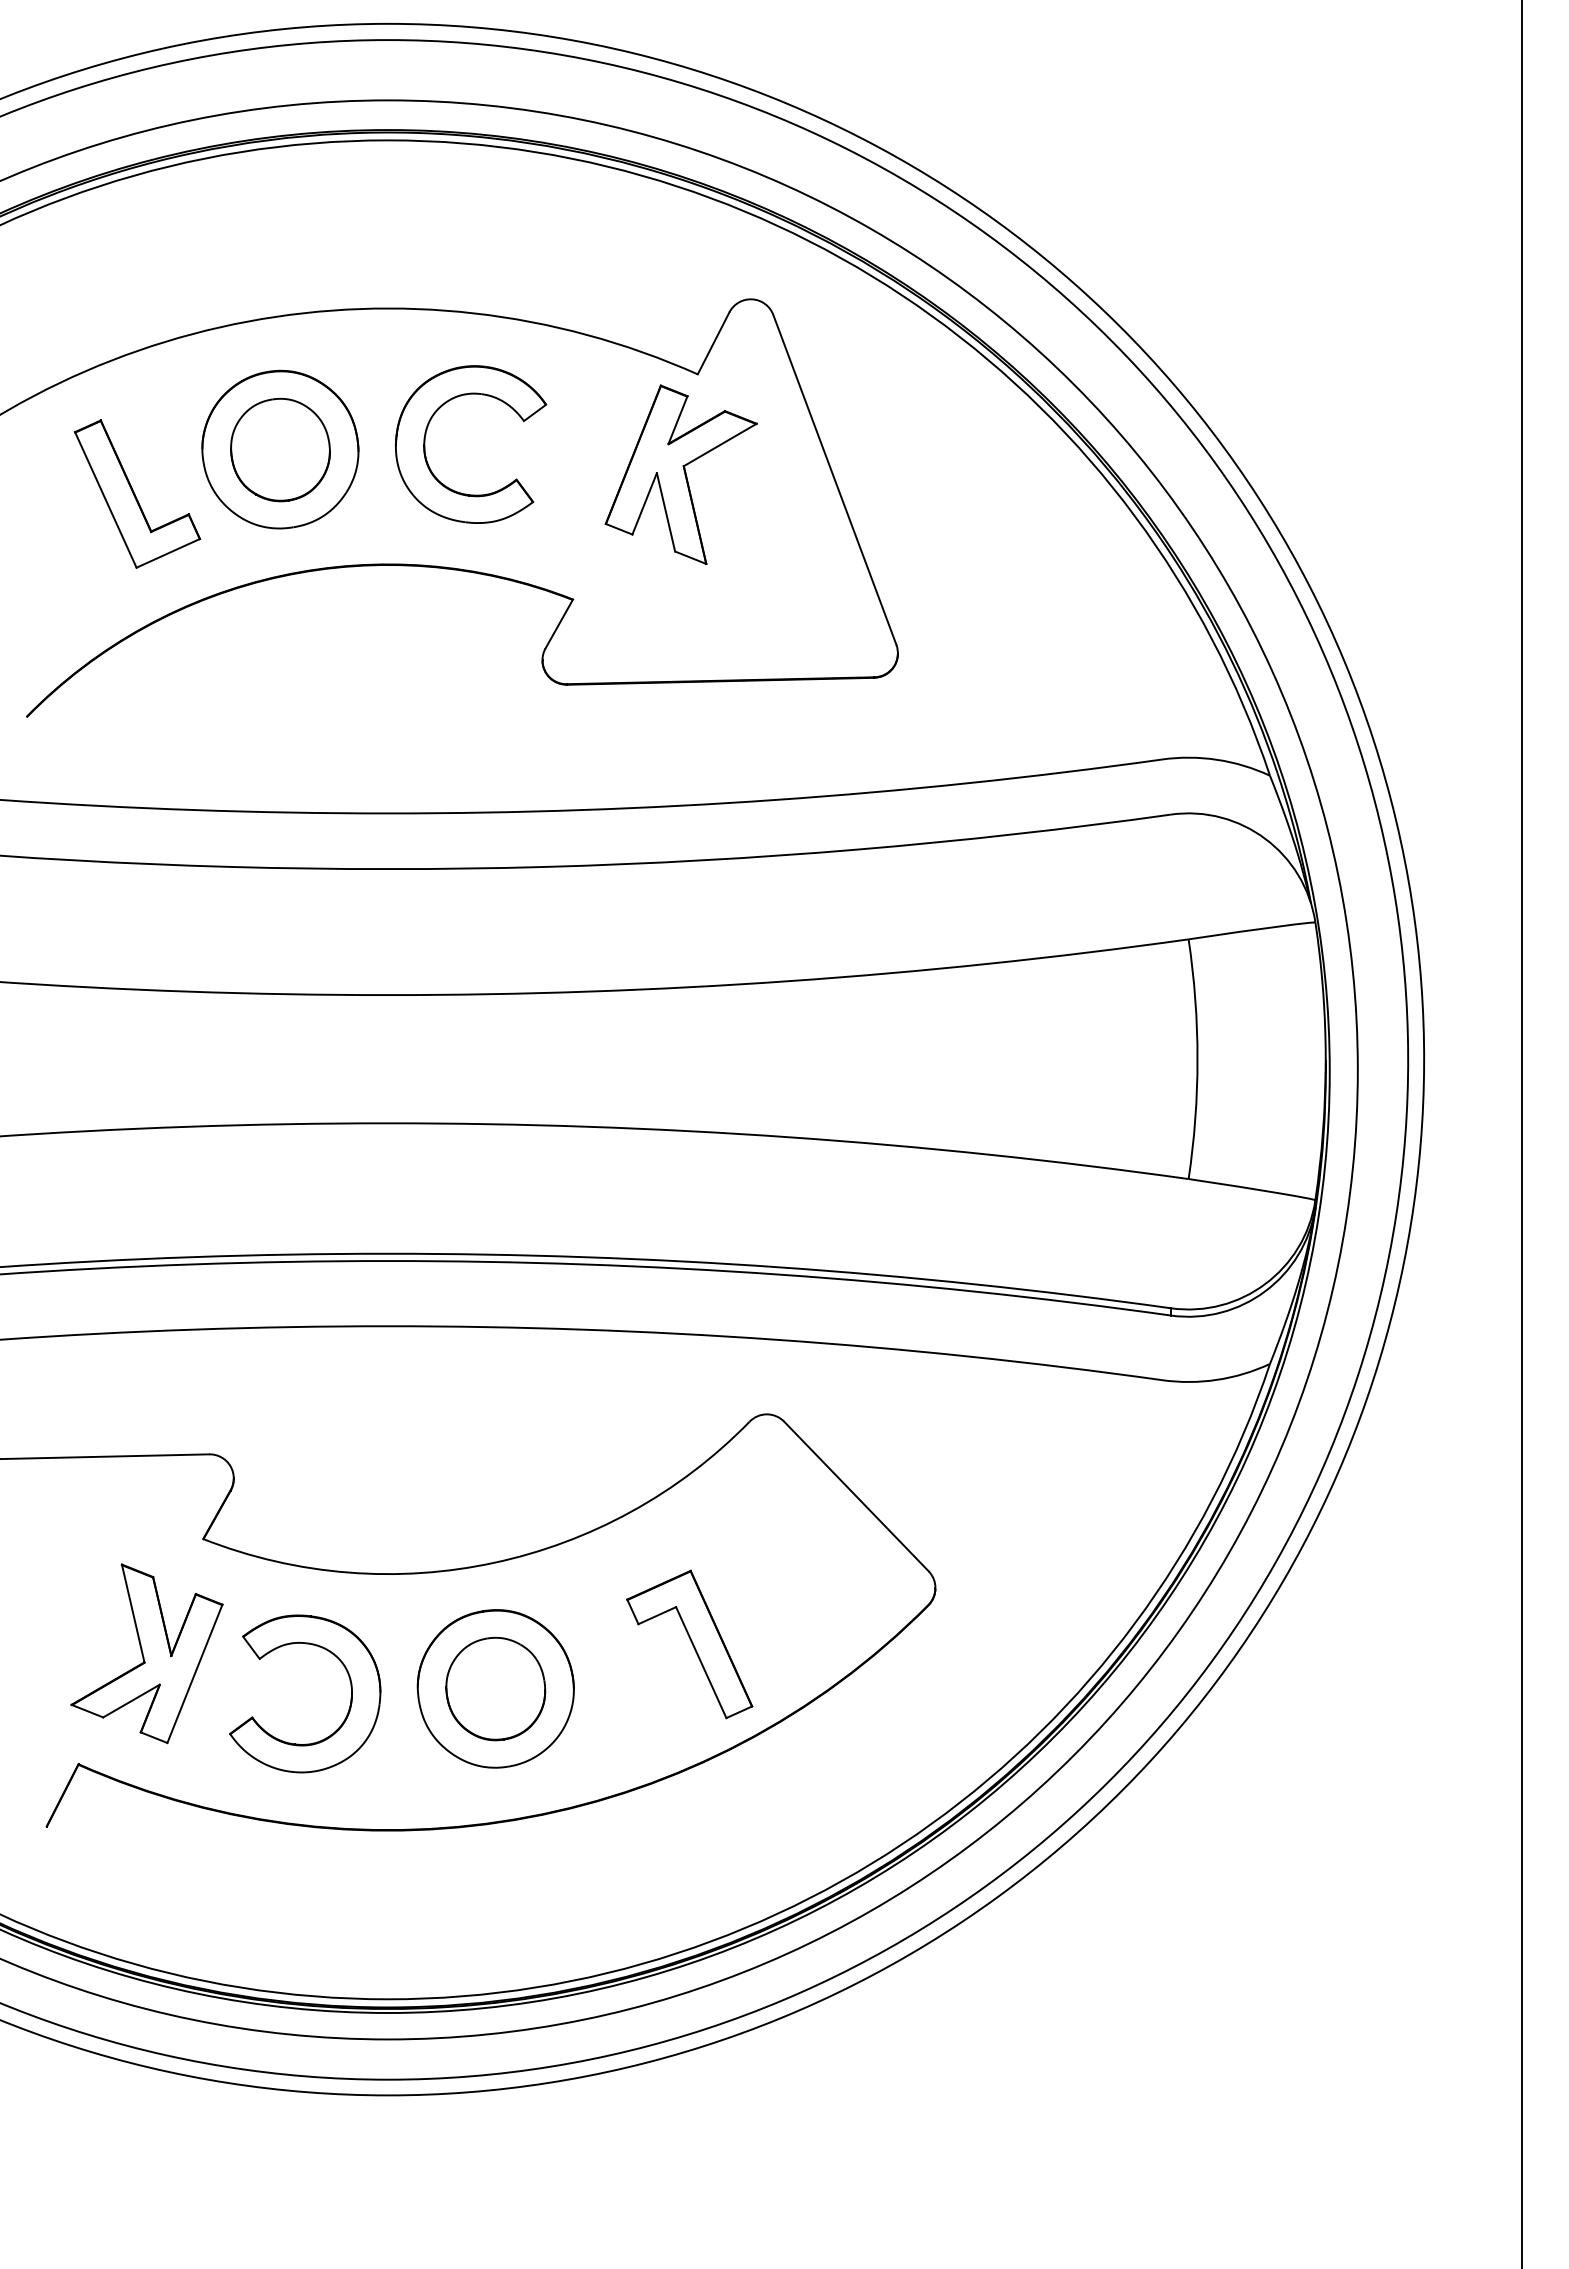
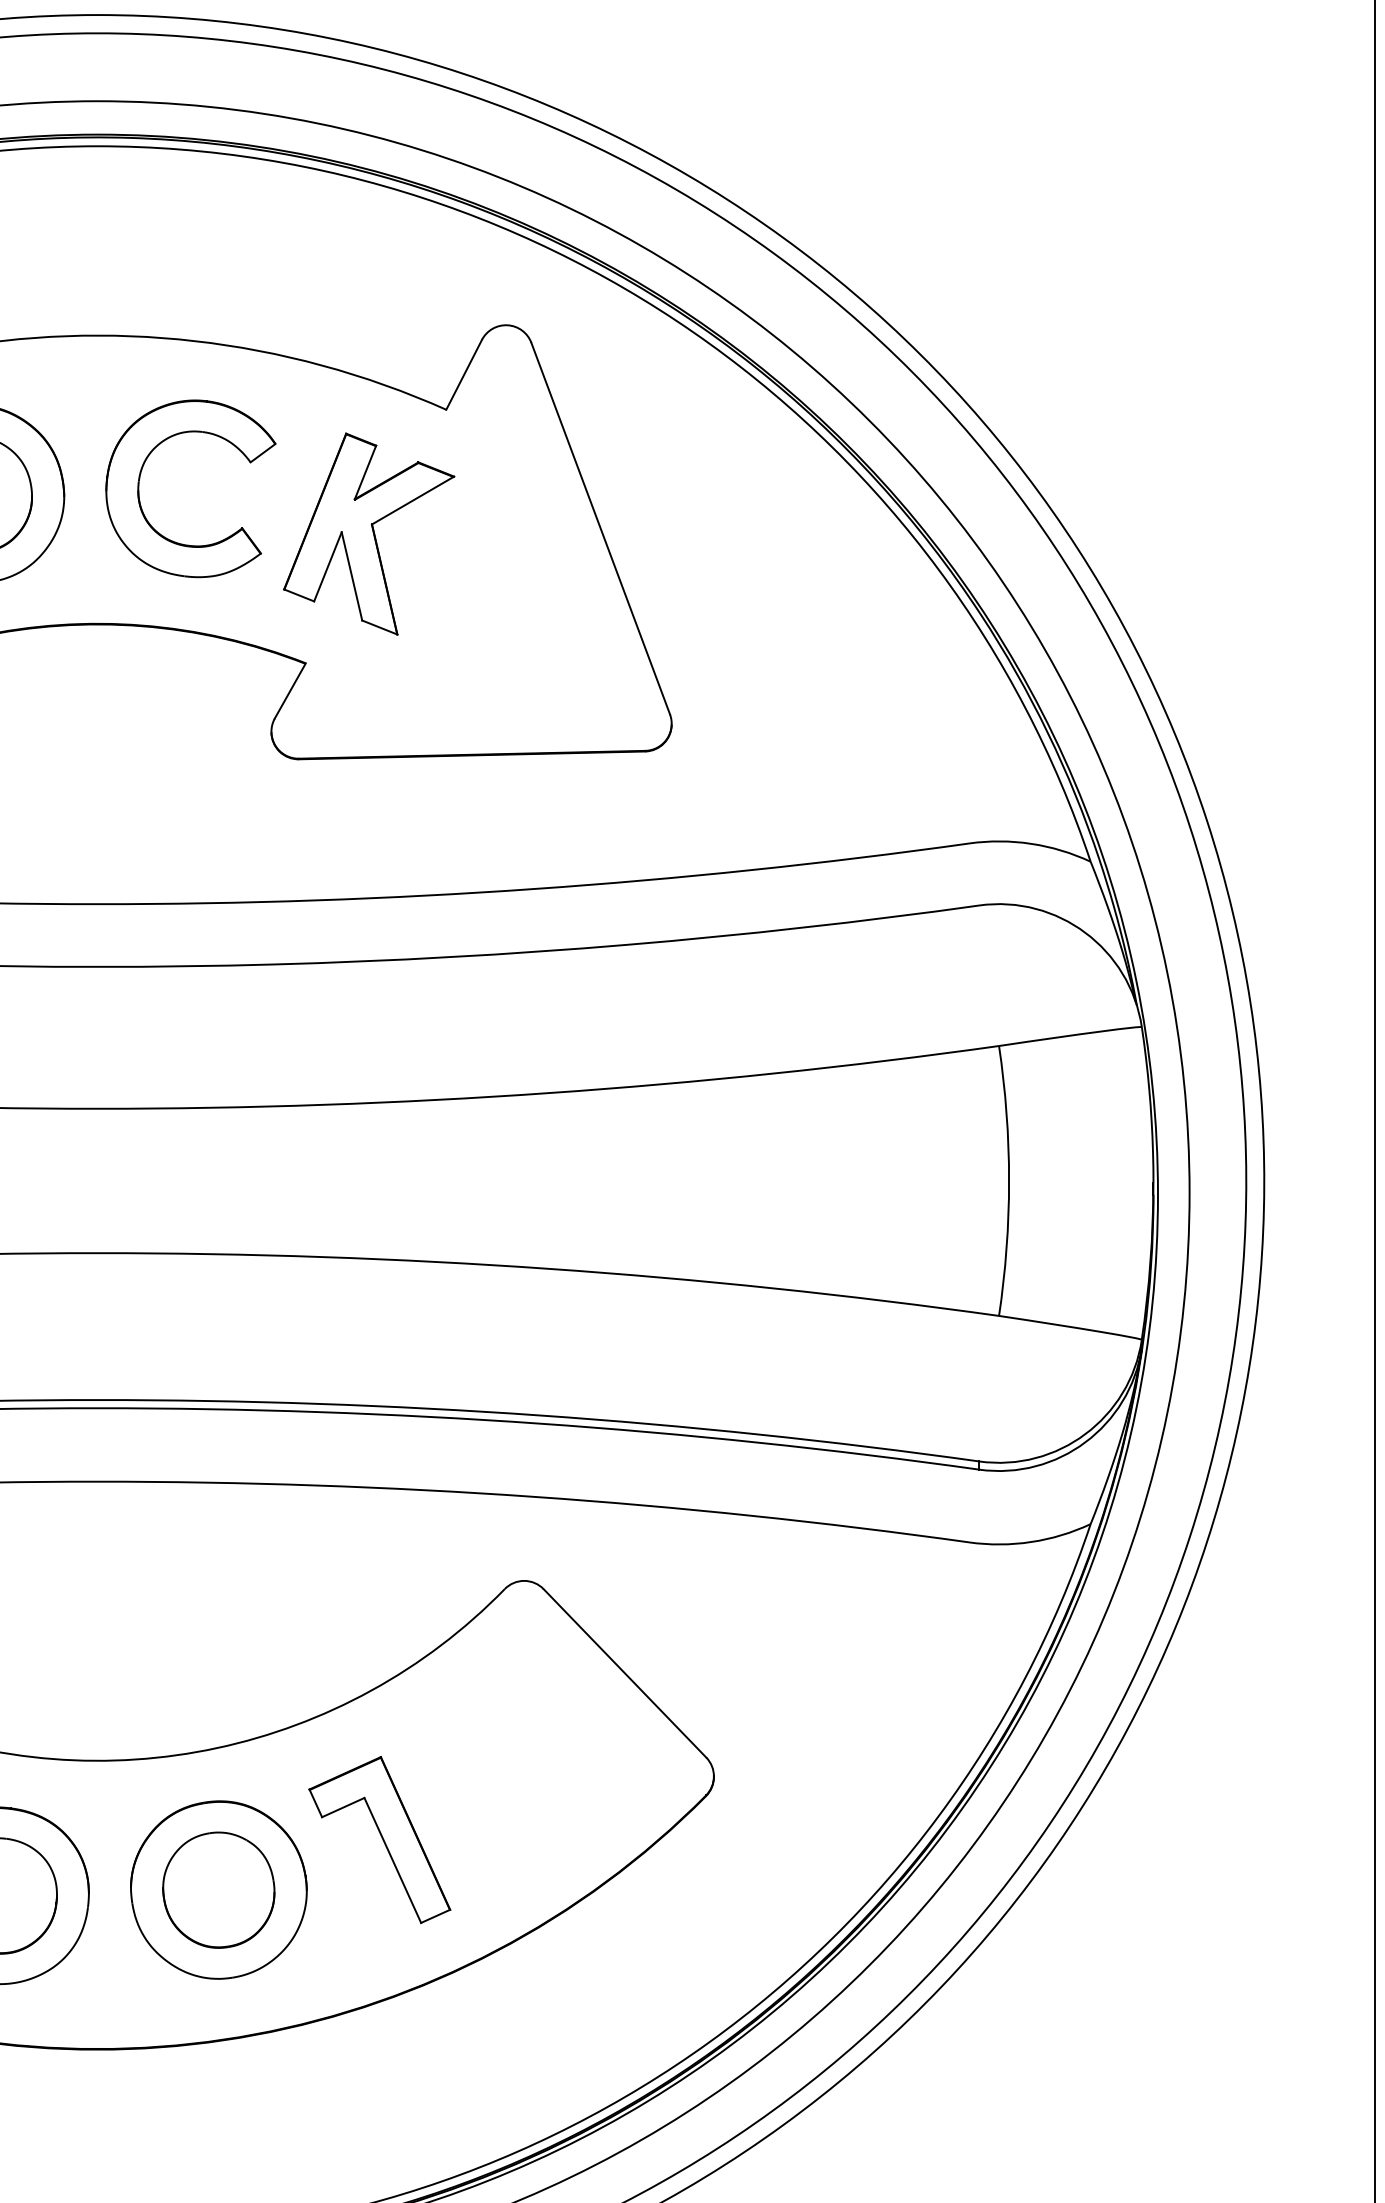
part: (680, 474) -> (368, 533), moved
part: (689, 1644) -> (379, 1840), moved

